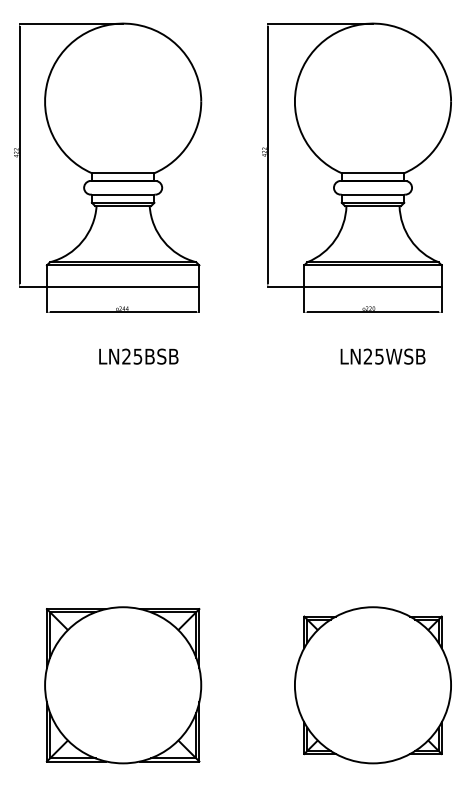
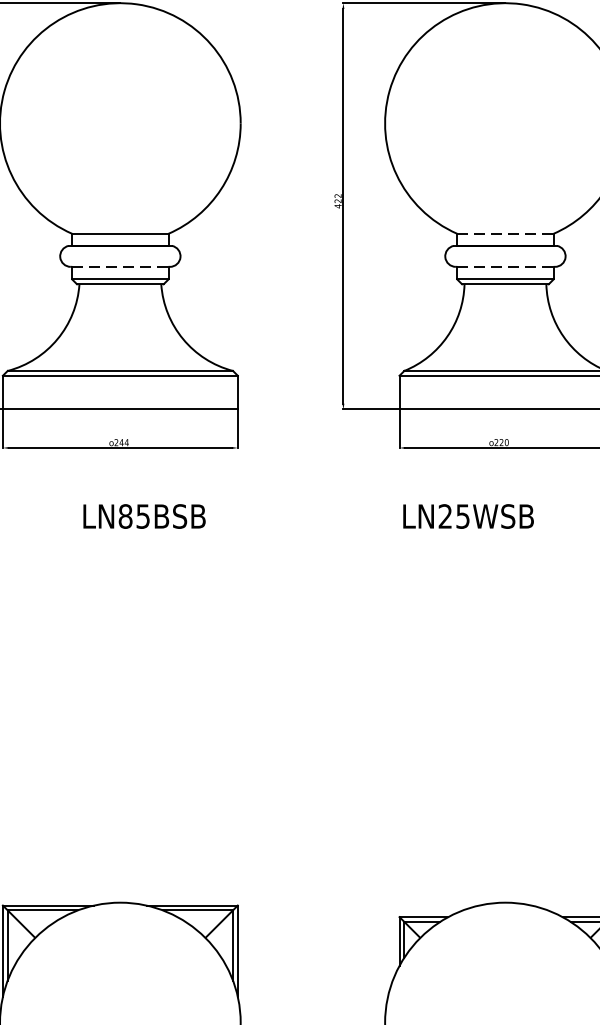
line: (373, 173) -> (506, 234), solid -> dashed
line: (123, 194) -> (120, 266), solid -> dashed
line: (373, 194) -> (506, 266), solid -> dashed
text: (126, 356) -> (125, 516), LN25BSB -> LN85BSB
text: (382, 356) -> (467, 516), moved

